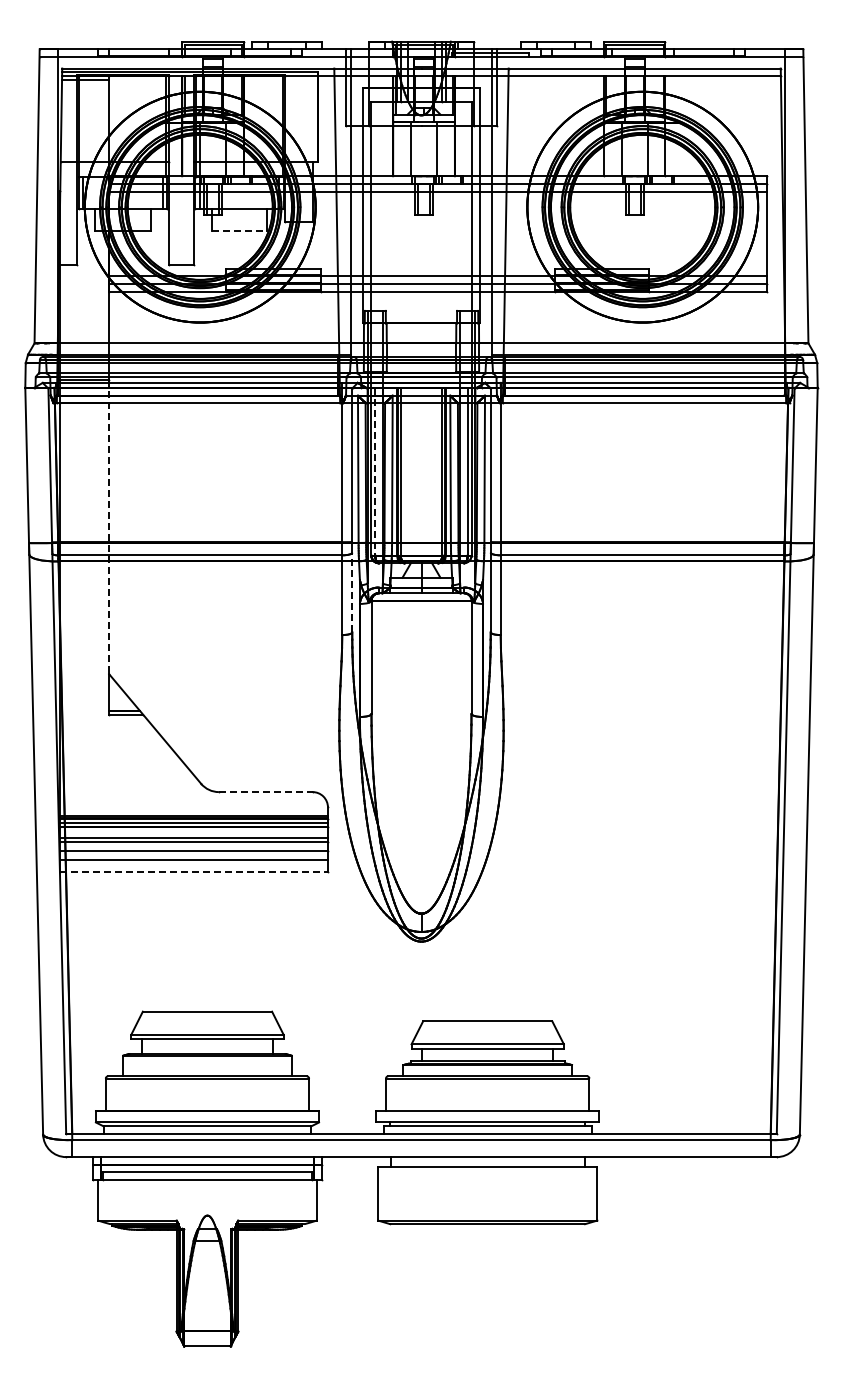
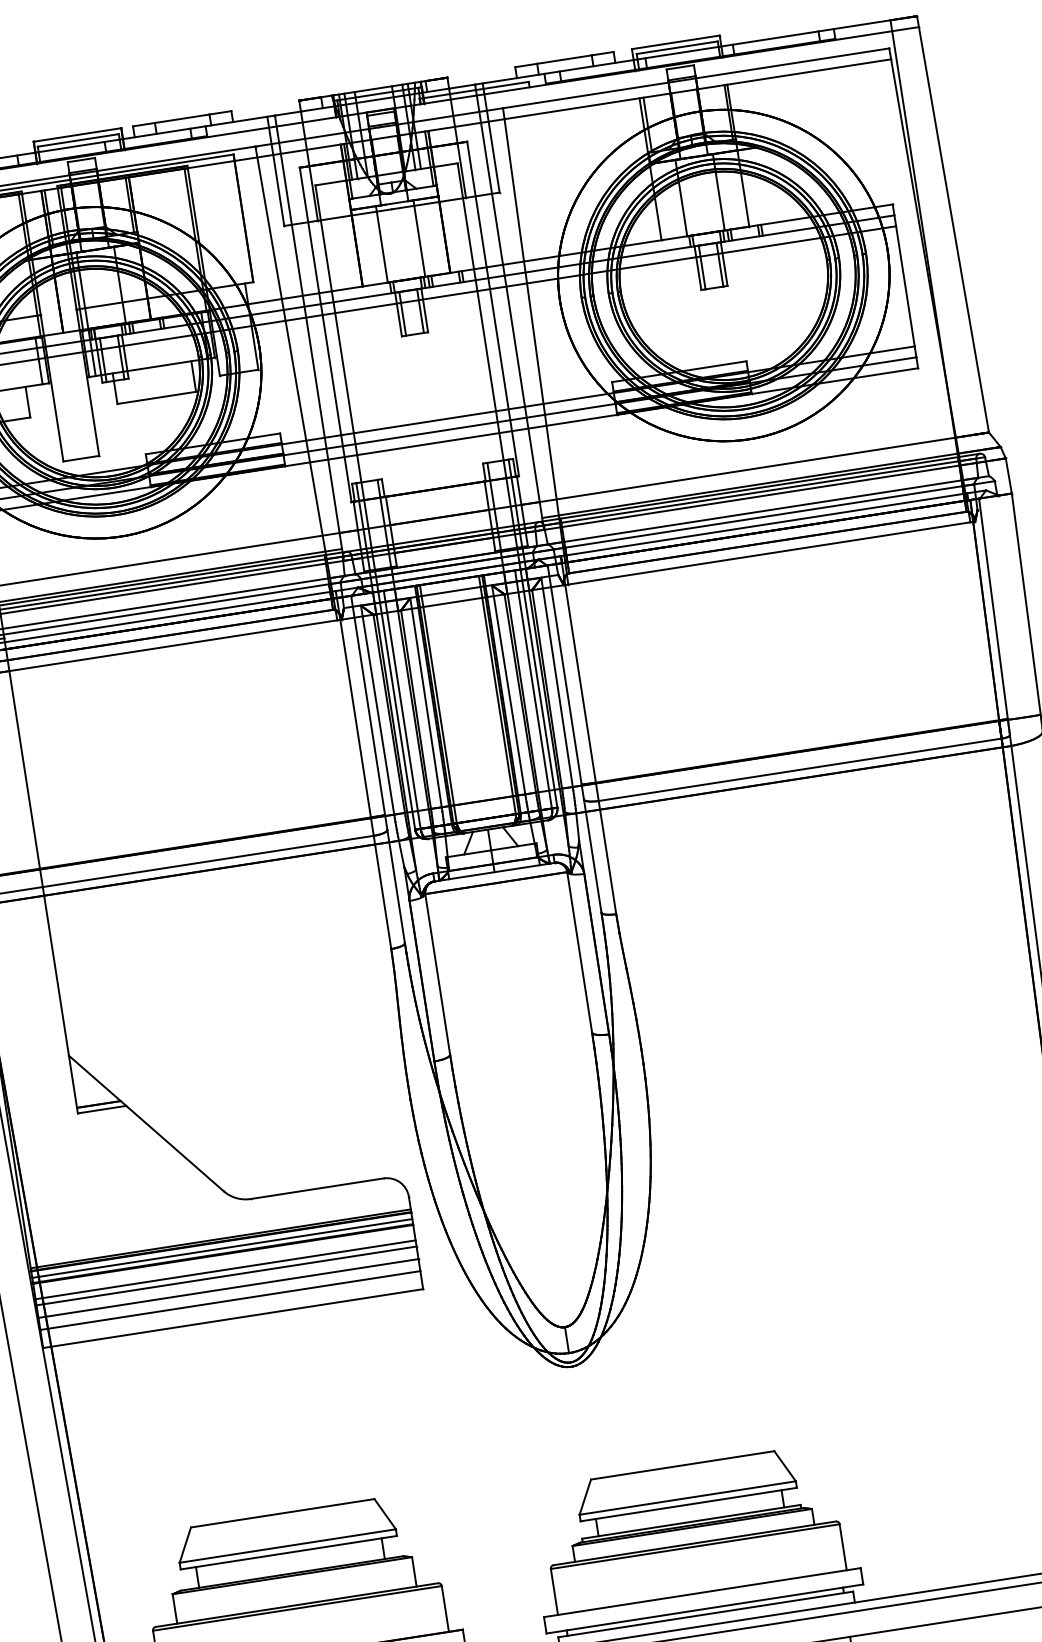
line: (239, 230) -> (156, 397), dashed -> solid
line: (375, 471) -> (402, 709), dashed -> solid
line: (109, 527) -> (37, 847), dashed -> solid
line: (352, 592) -> (396, 886), dashed -> solid
line: (265, 792) -> (316, 1189), dashed -> solid
line: (194, 872) -> (233, 1318), dashed -> solid

